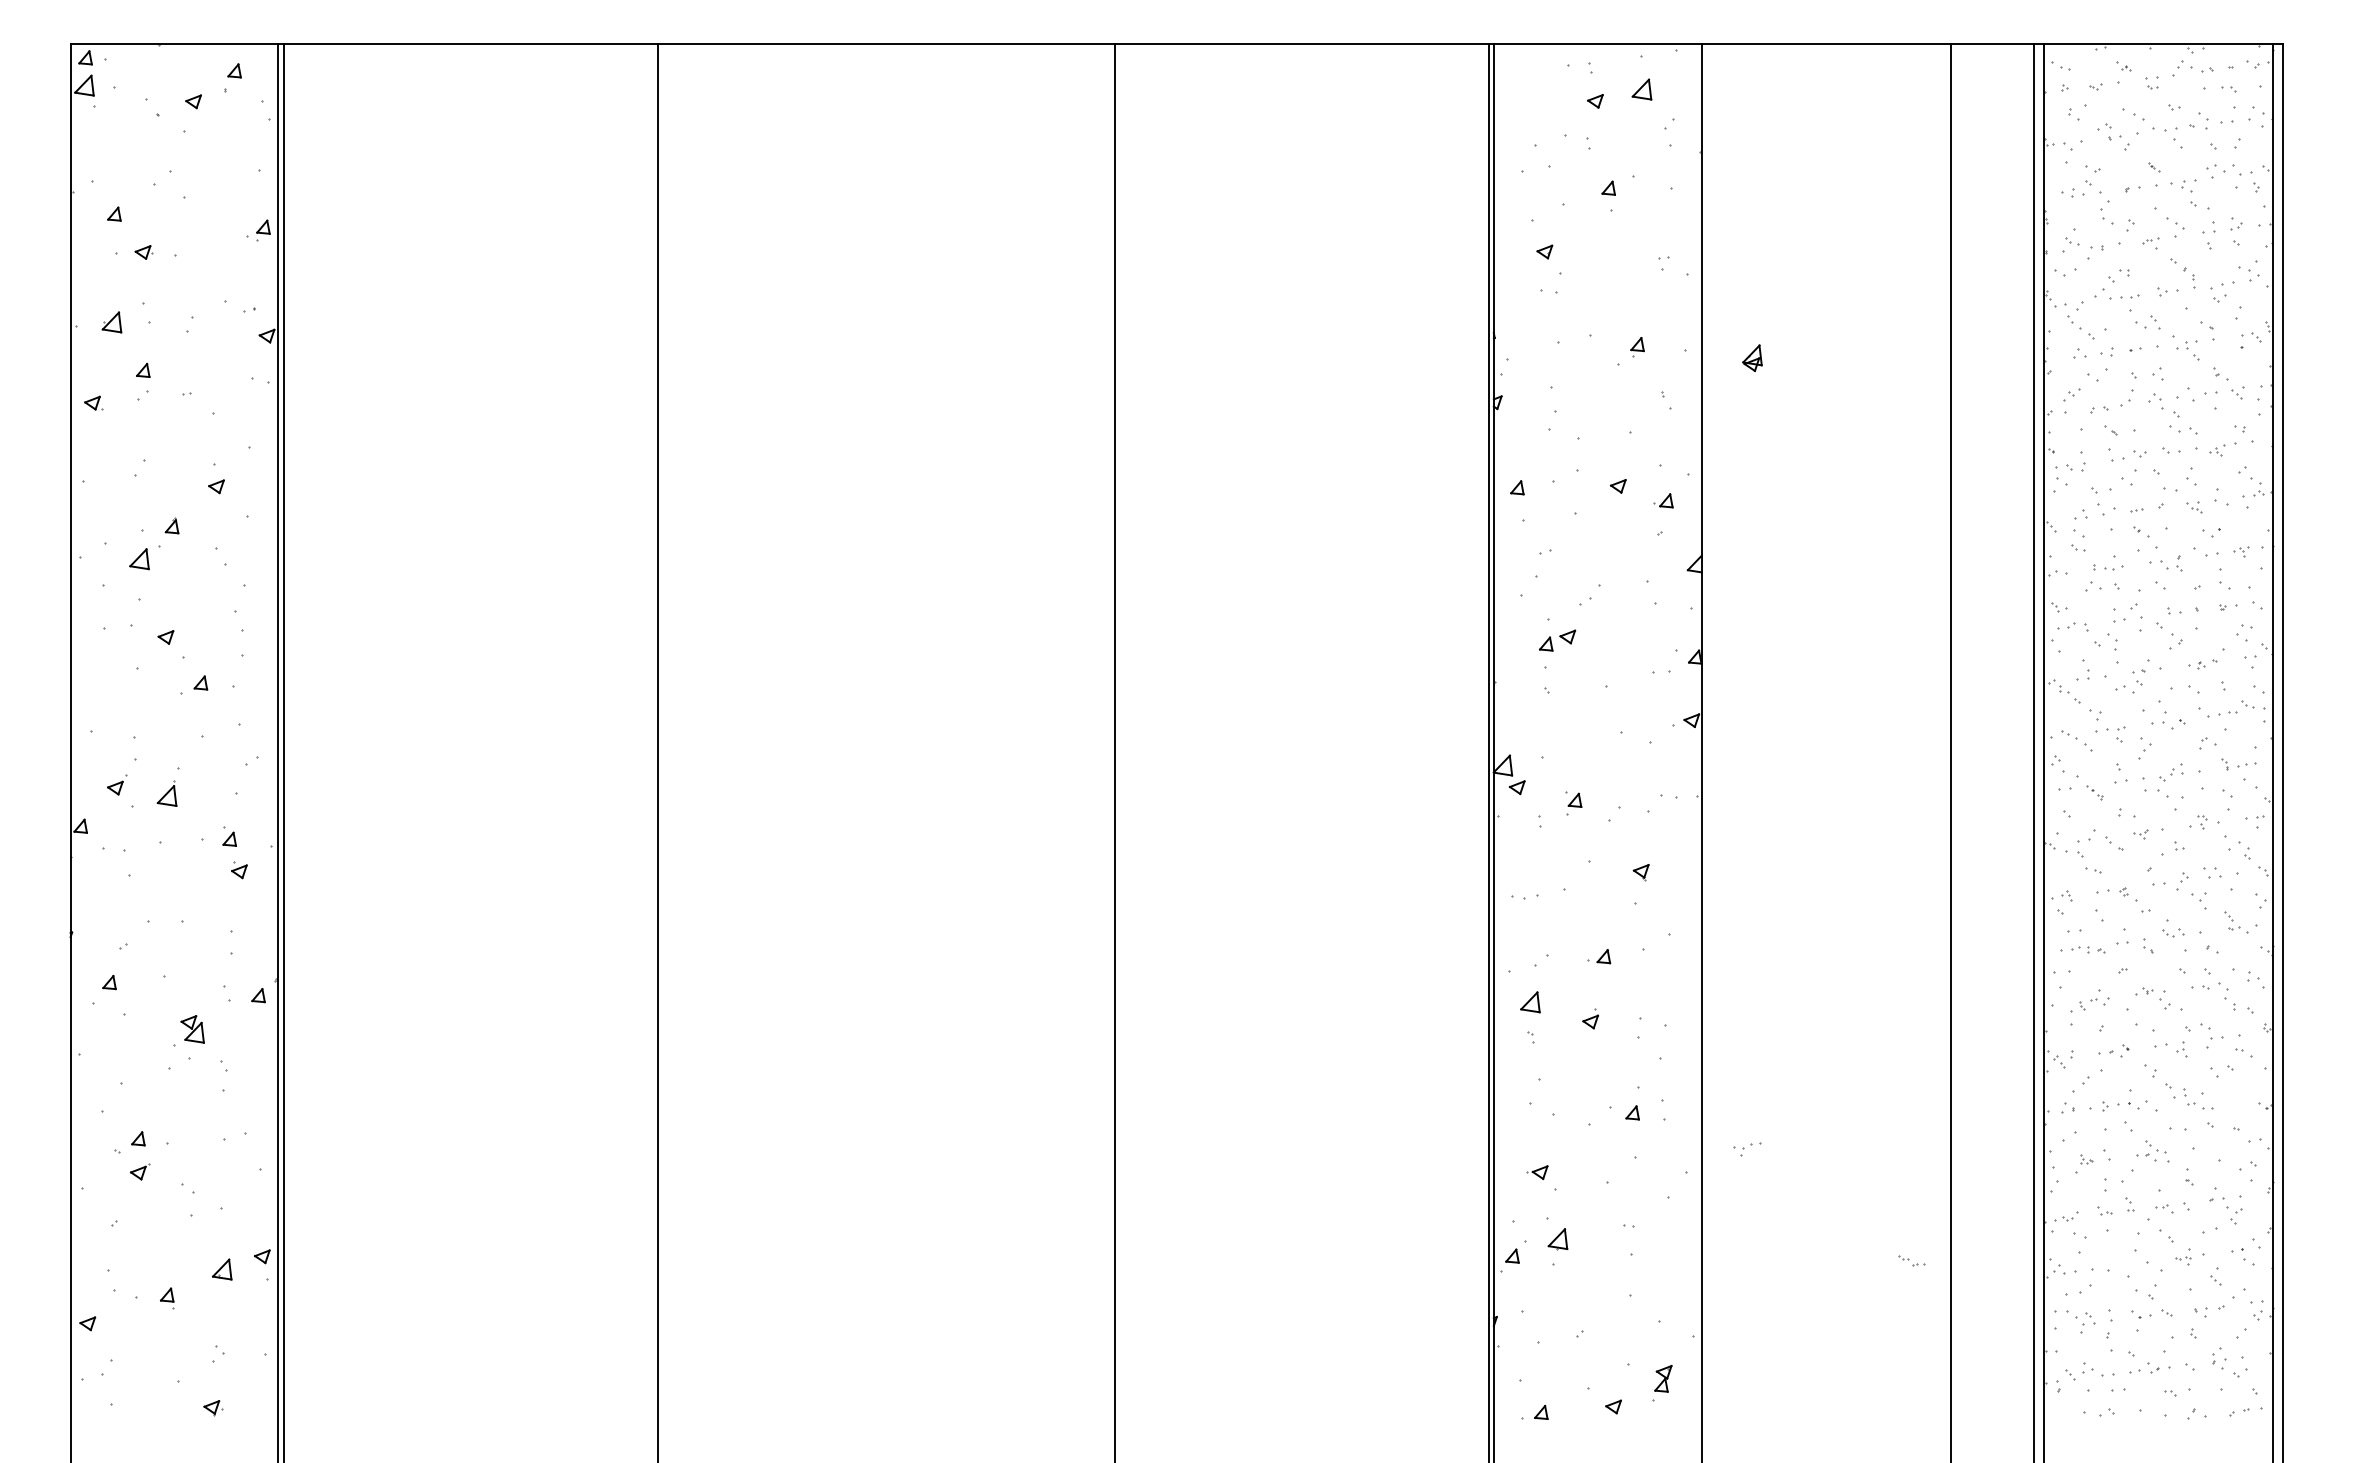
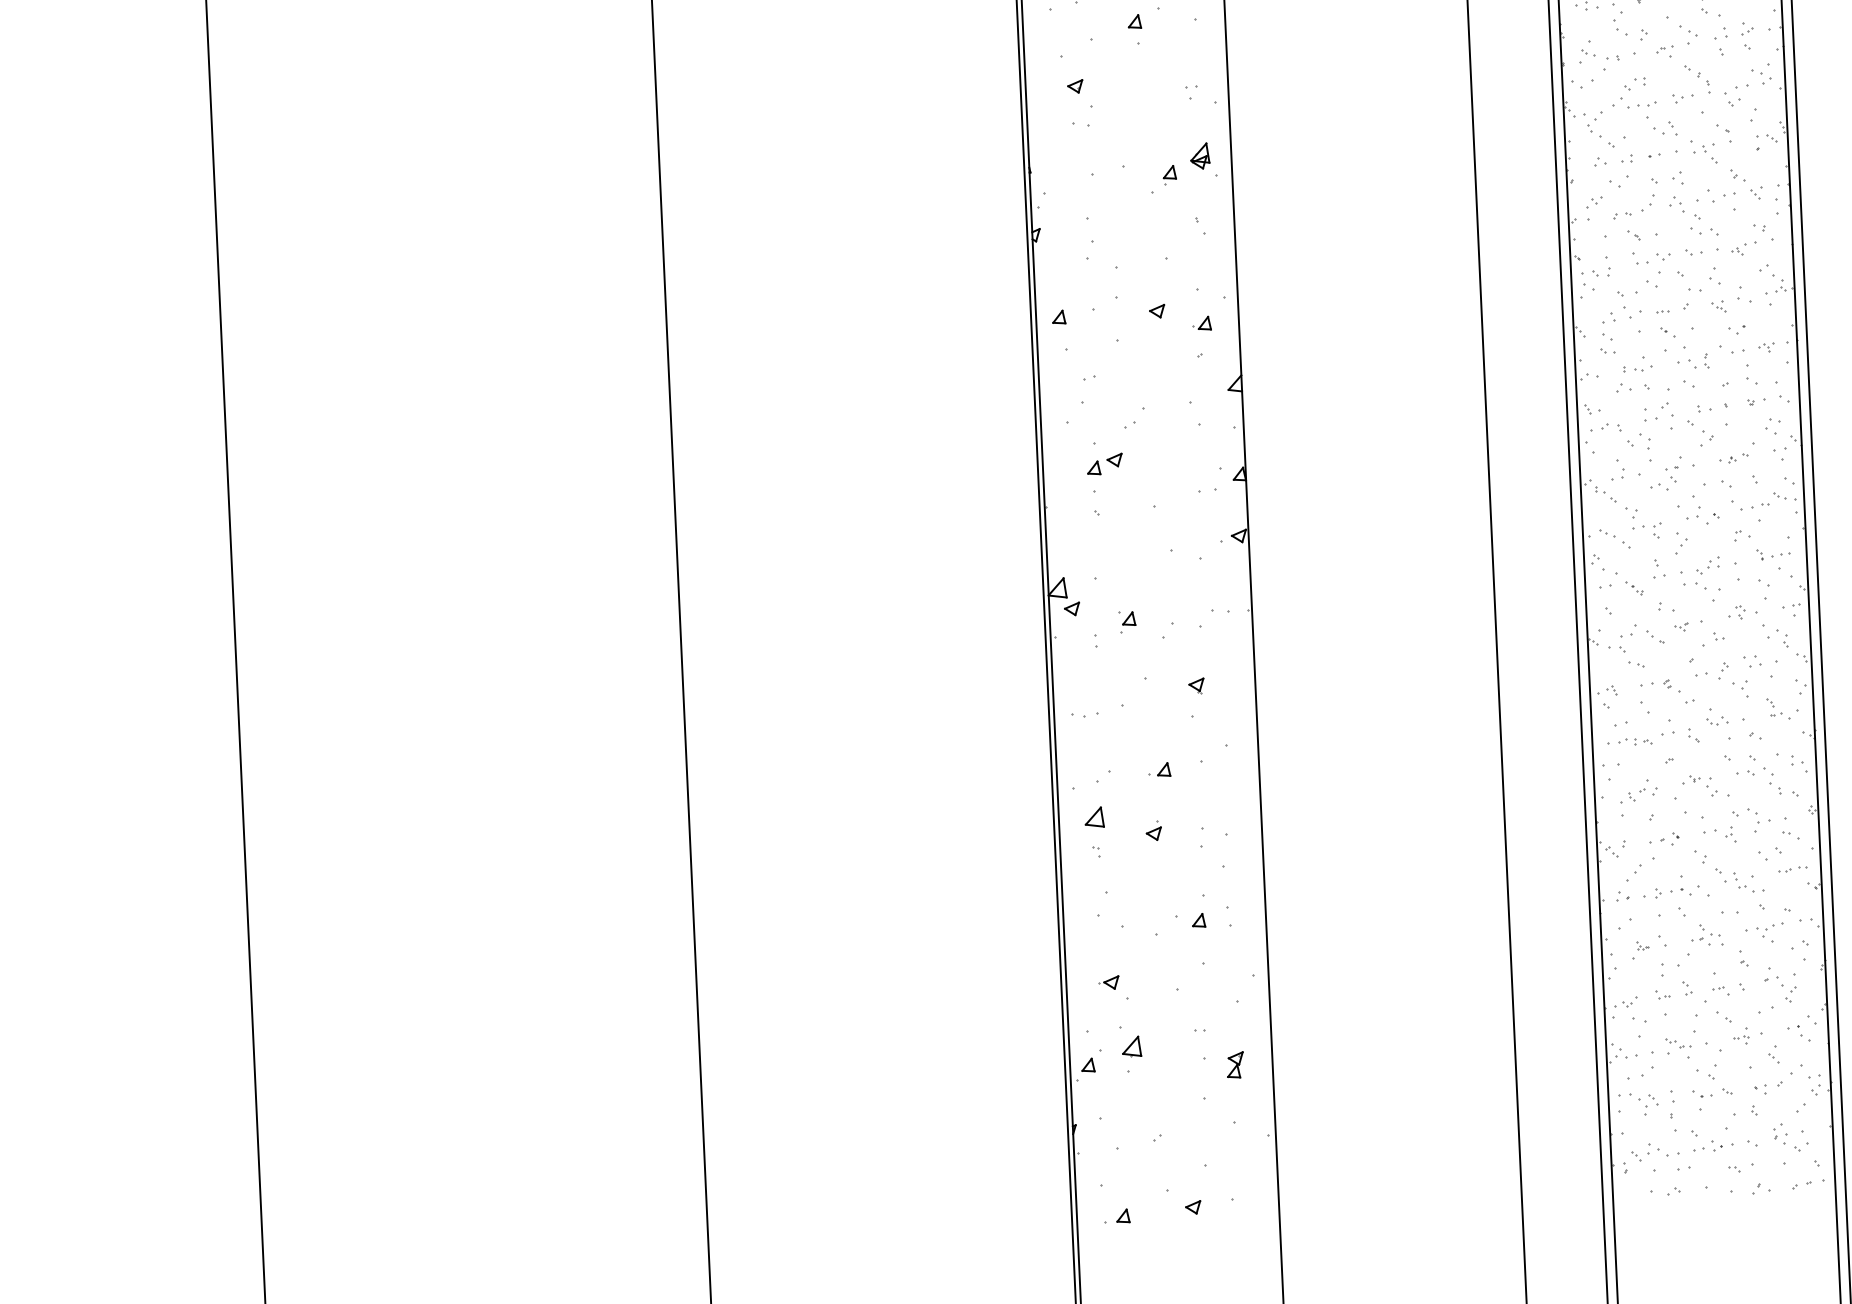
part: (1752, 358) -> (1200, 156), moved
part: (2244, 1088) -> (1793, 869), added
part: (1747, 1149) -> (1769, 930), moved
part: (1911, 1260) -> (1678, 1042), moved
part: (1663, 1378) -> (1235, 1064), moved

